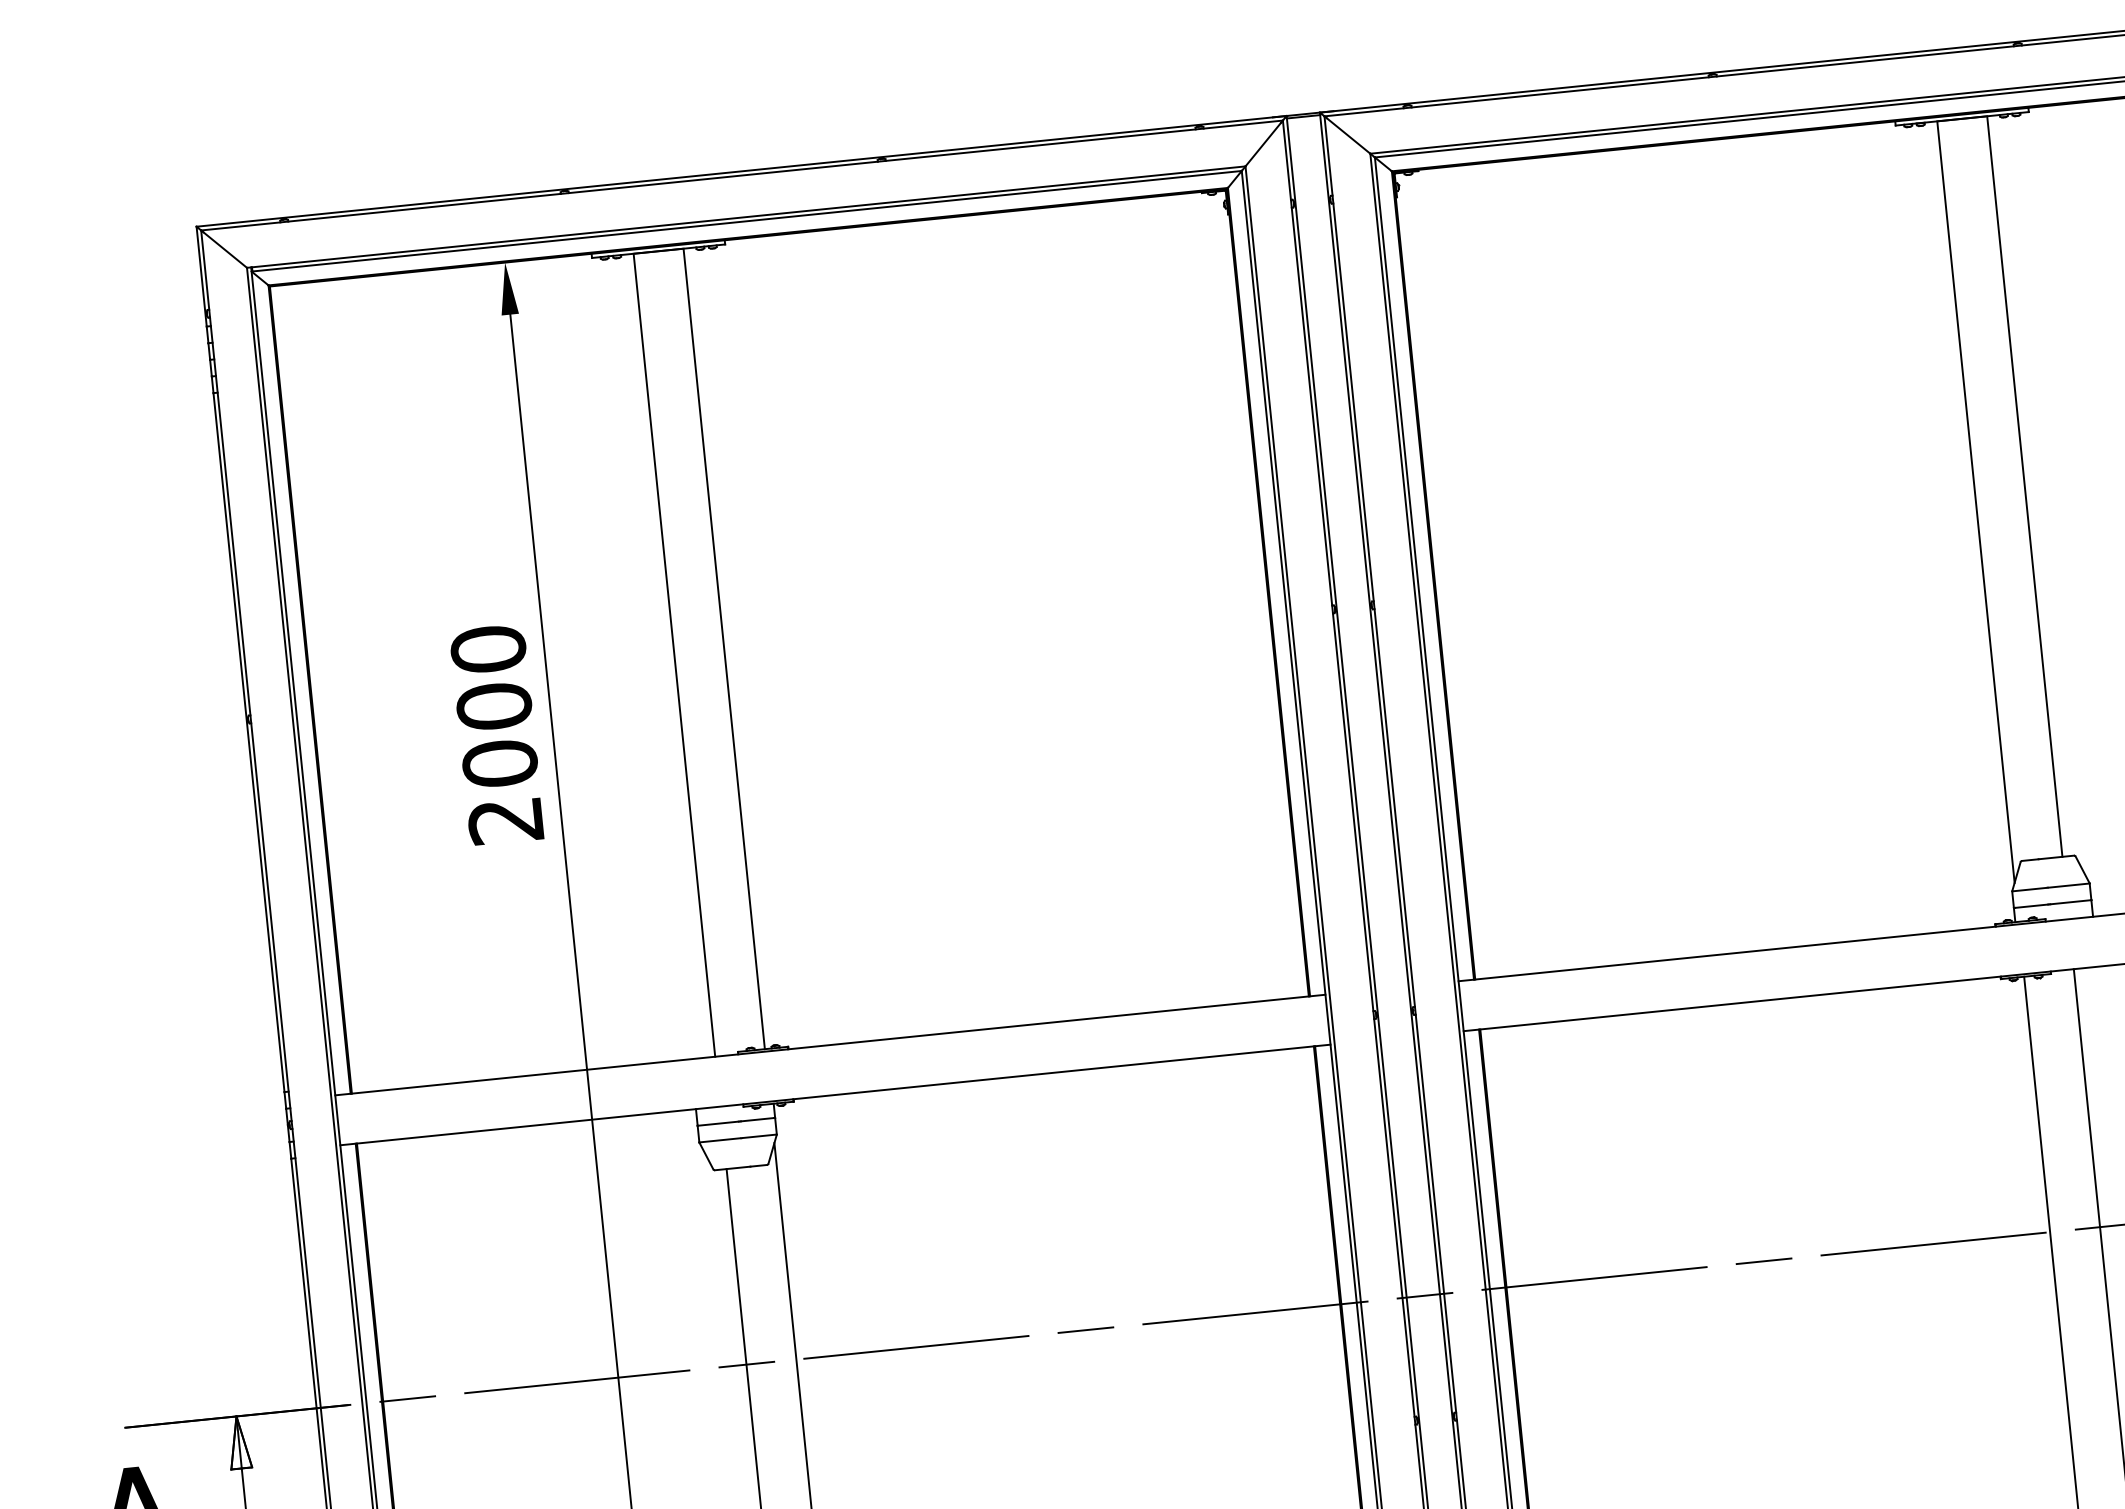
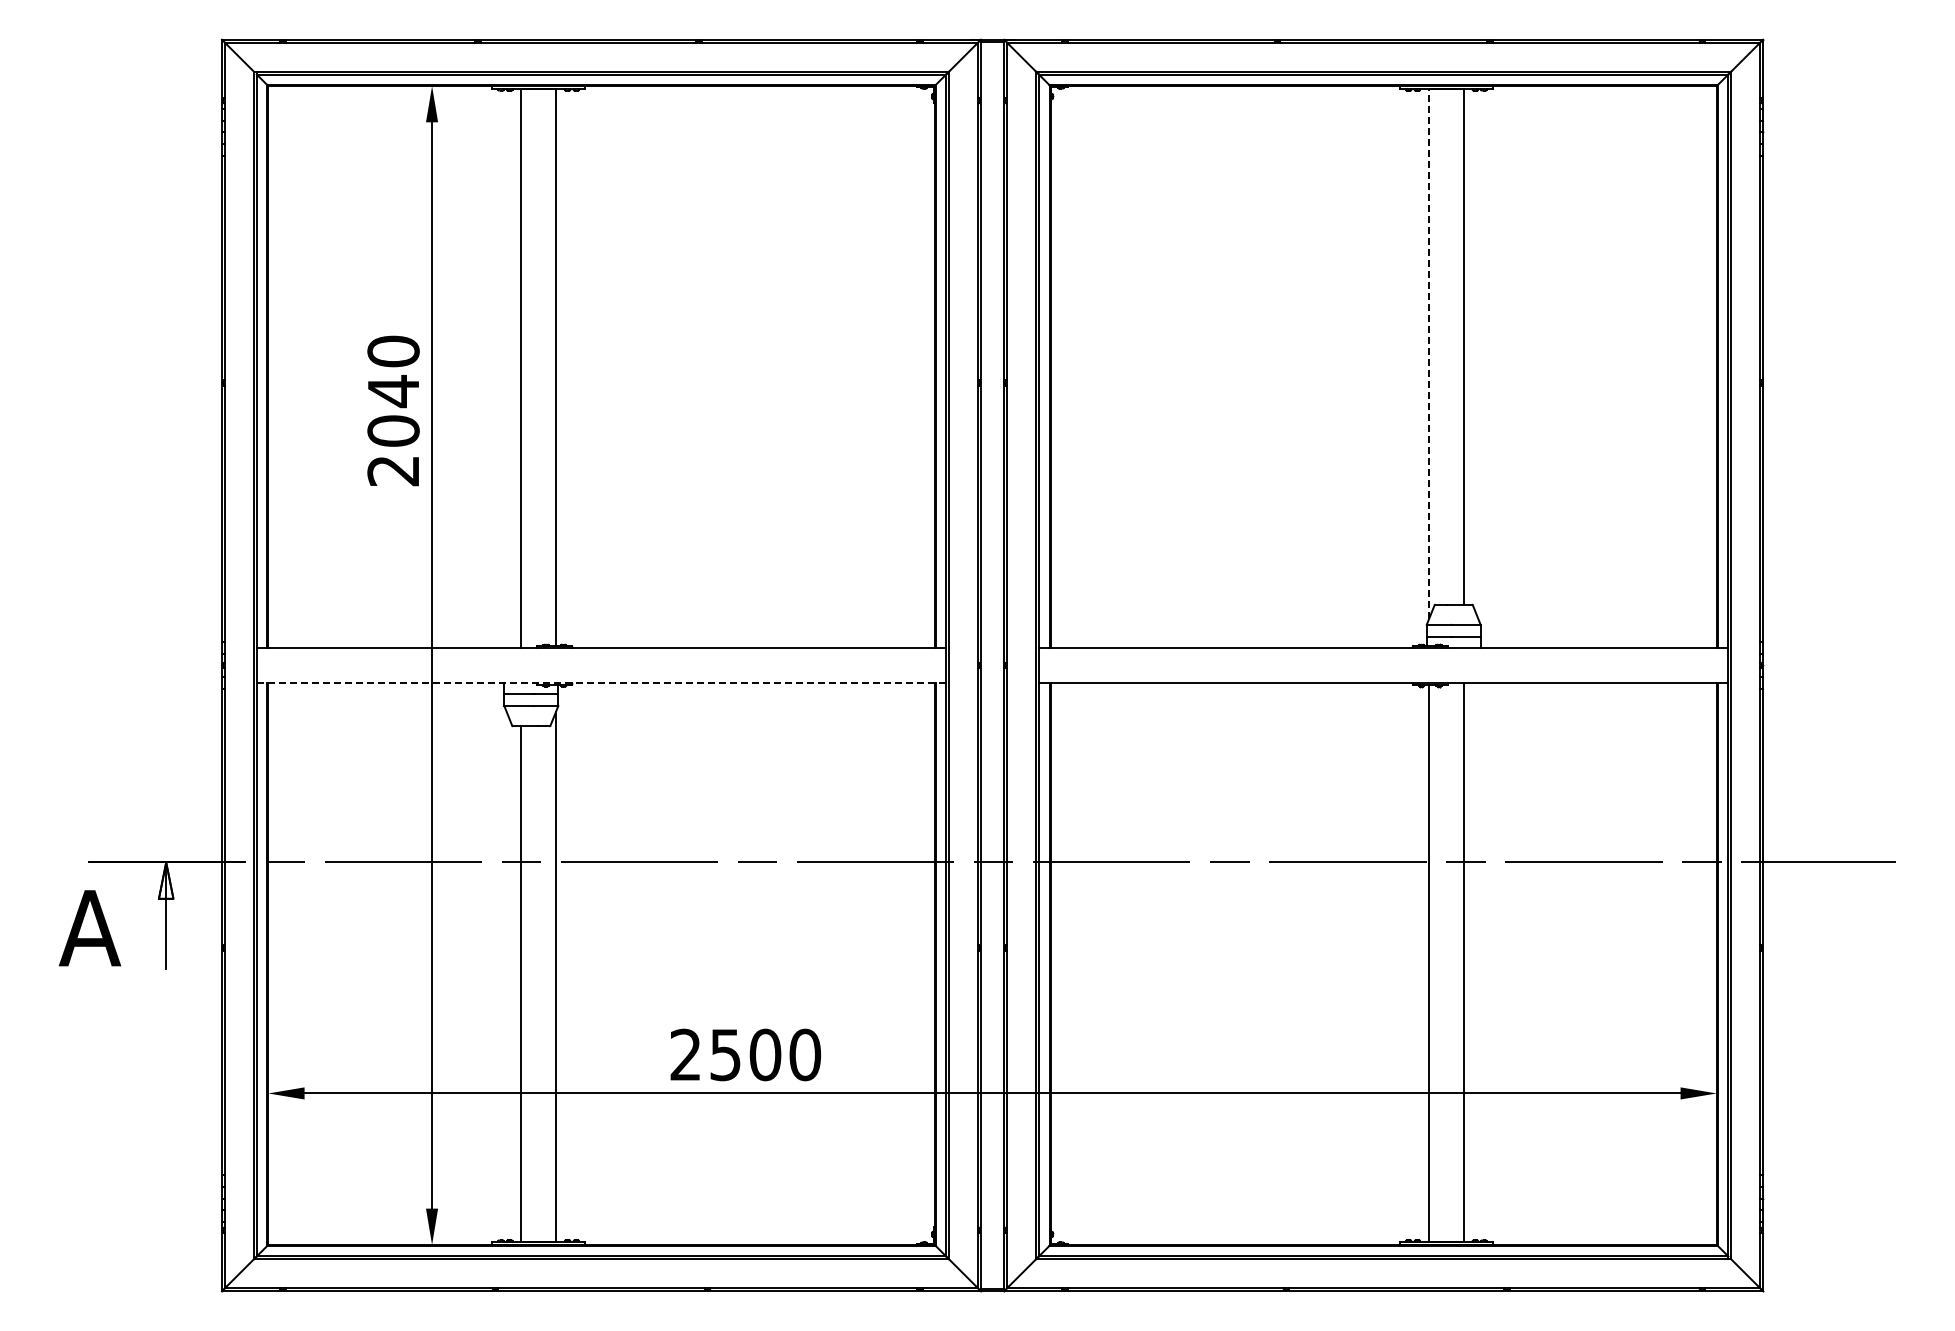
line: (1976, 501) -> (1429, 353), solid -> dashed
text: (494, 706) -> (393, 391), 2000 -> 2040
line: (835, 1094) -> (601, 682), solid -> dashed

